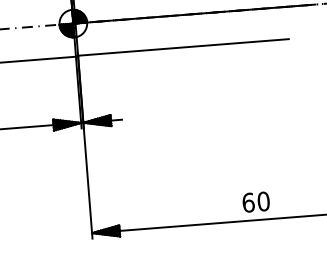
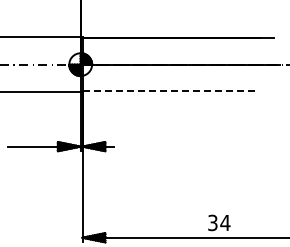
line: (183, 47) -> (169, 91), solid -> dashed
text: (256, 201) -> (219, 222), 60 -> 34

